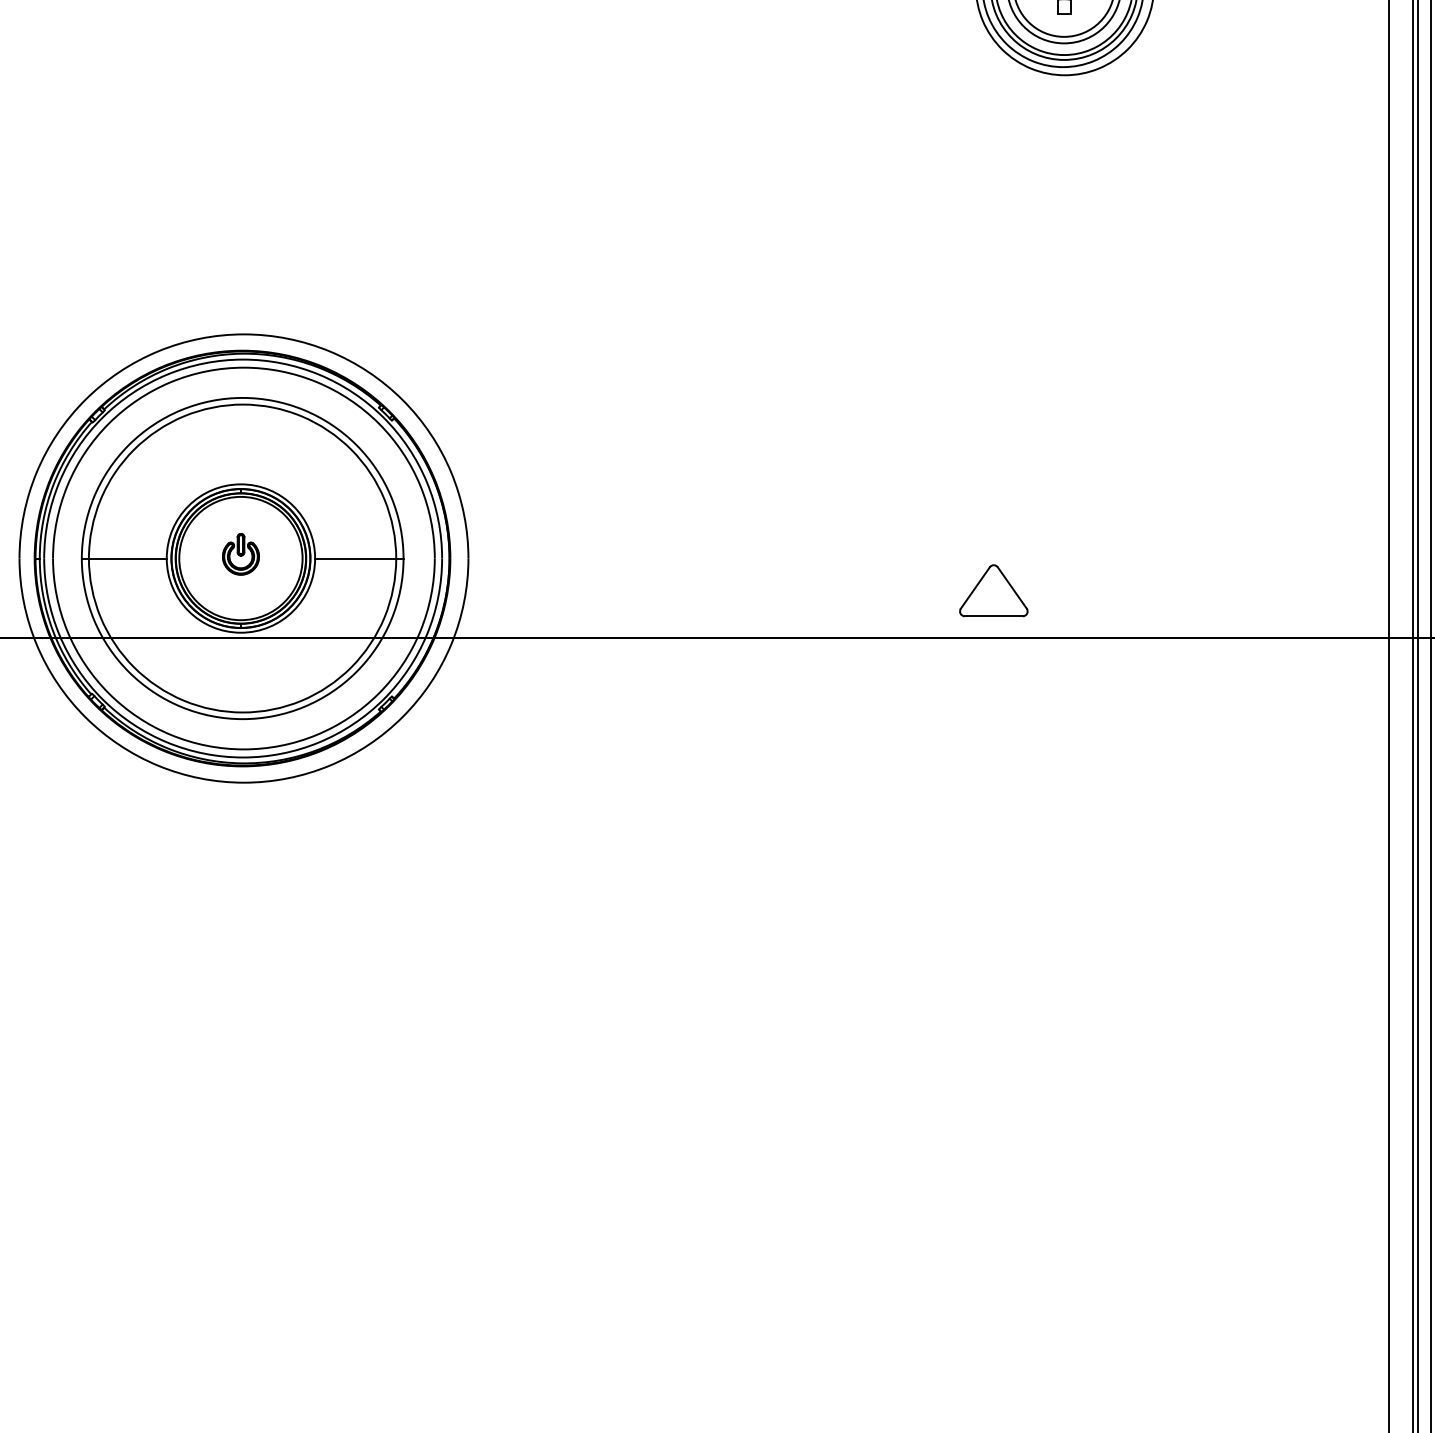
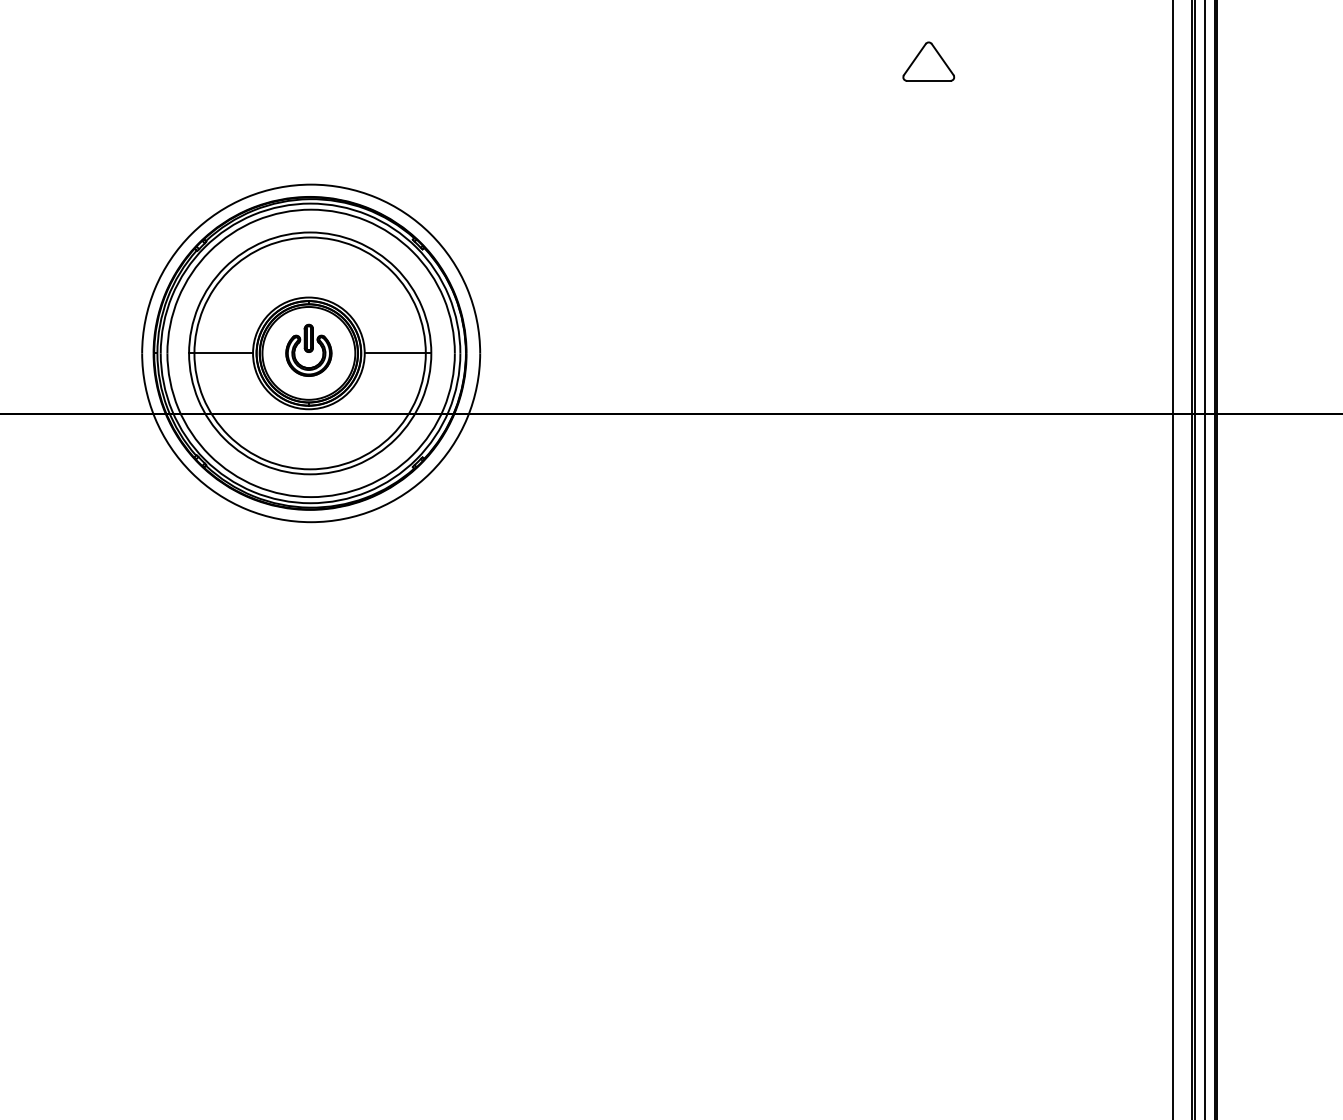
part: (240, 553) -> (308, 349), size x1.67
part: (993, 590) -> (928, 61), moved

